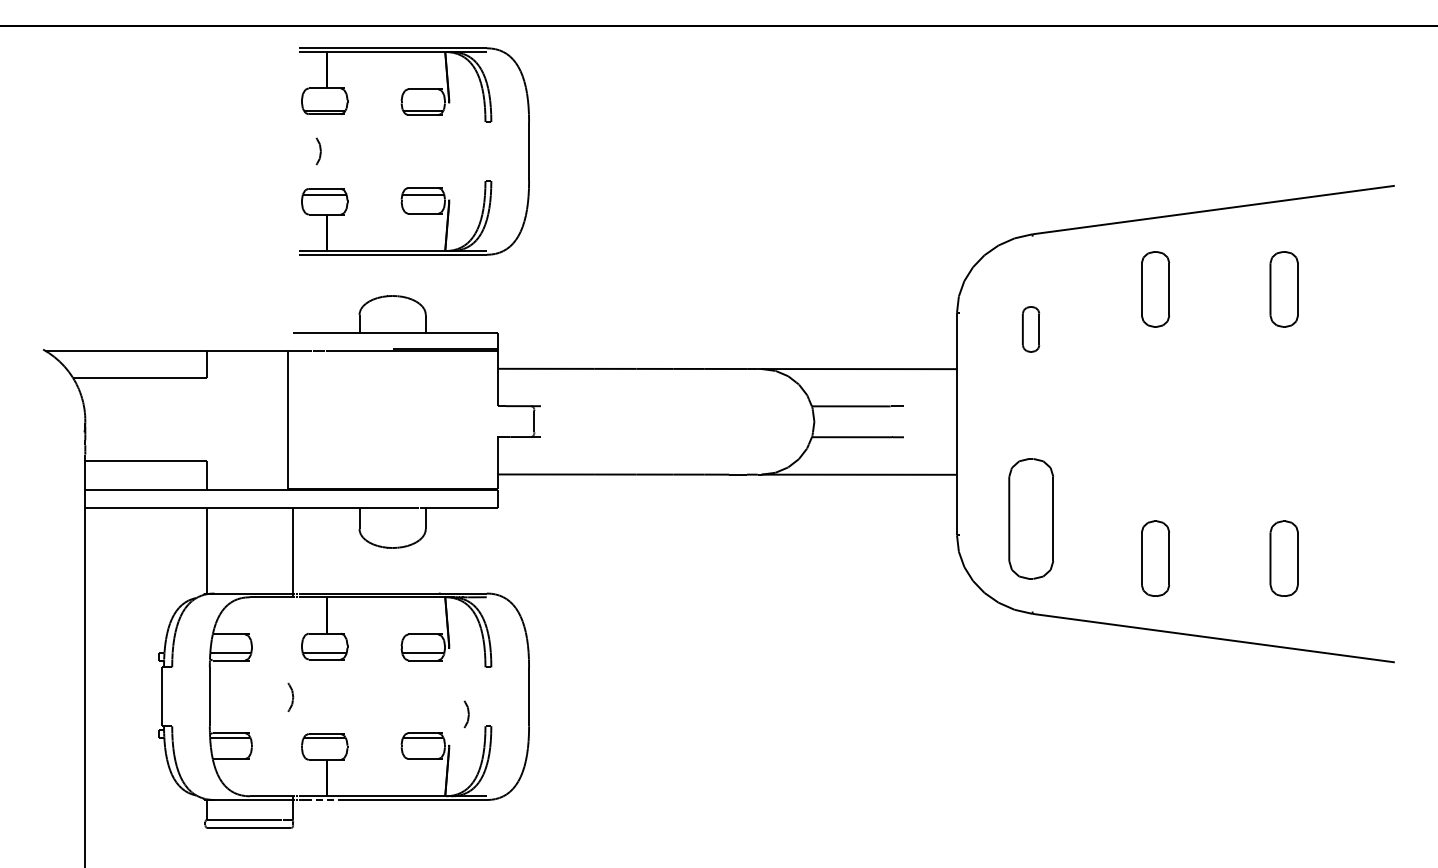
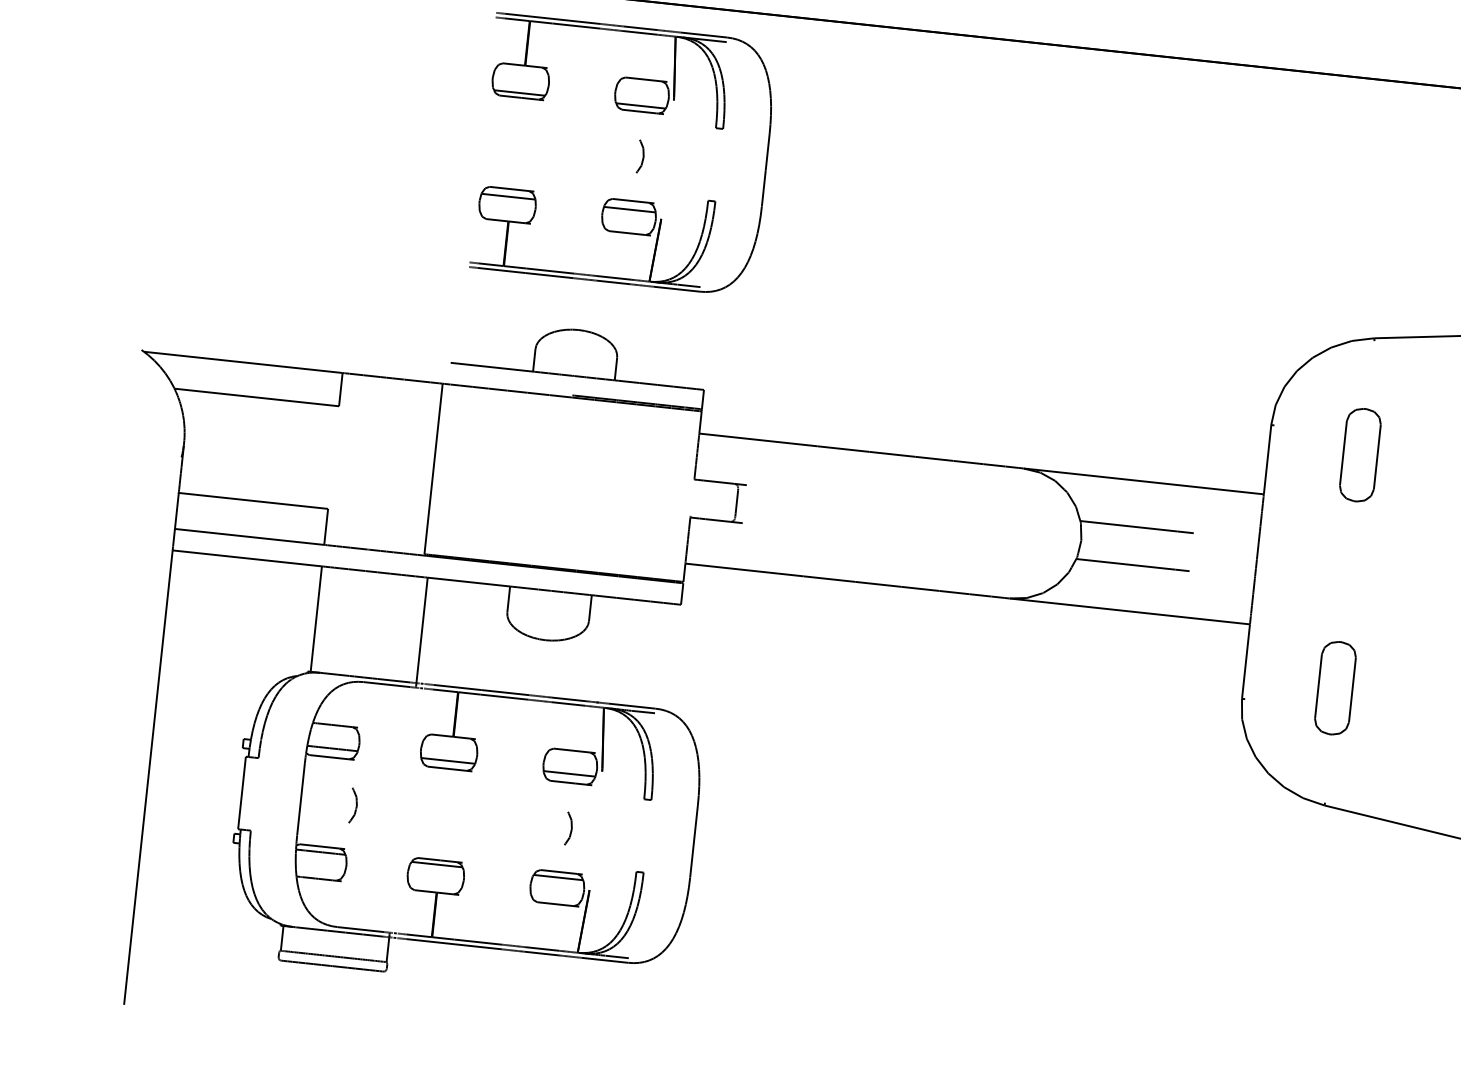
part: (318, 151) -> (640, 156), moved
part: (1030, 329) -> (1359, 455), size x1.67
part: (1030, 518) -> (1334, 687), size x0.62
part: (290, 696) -> (353, 804), moved
part: (466, 714) -> (568, 828), moved
line: (325, 800) -> (429, 942), dashed -> solid

